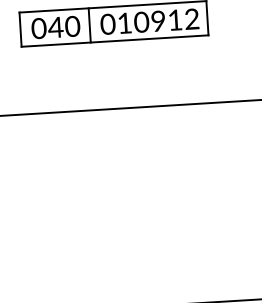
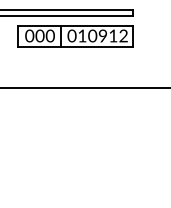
text: (54, 26) -> (39, 35), 040 -> 000

